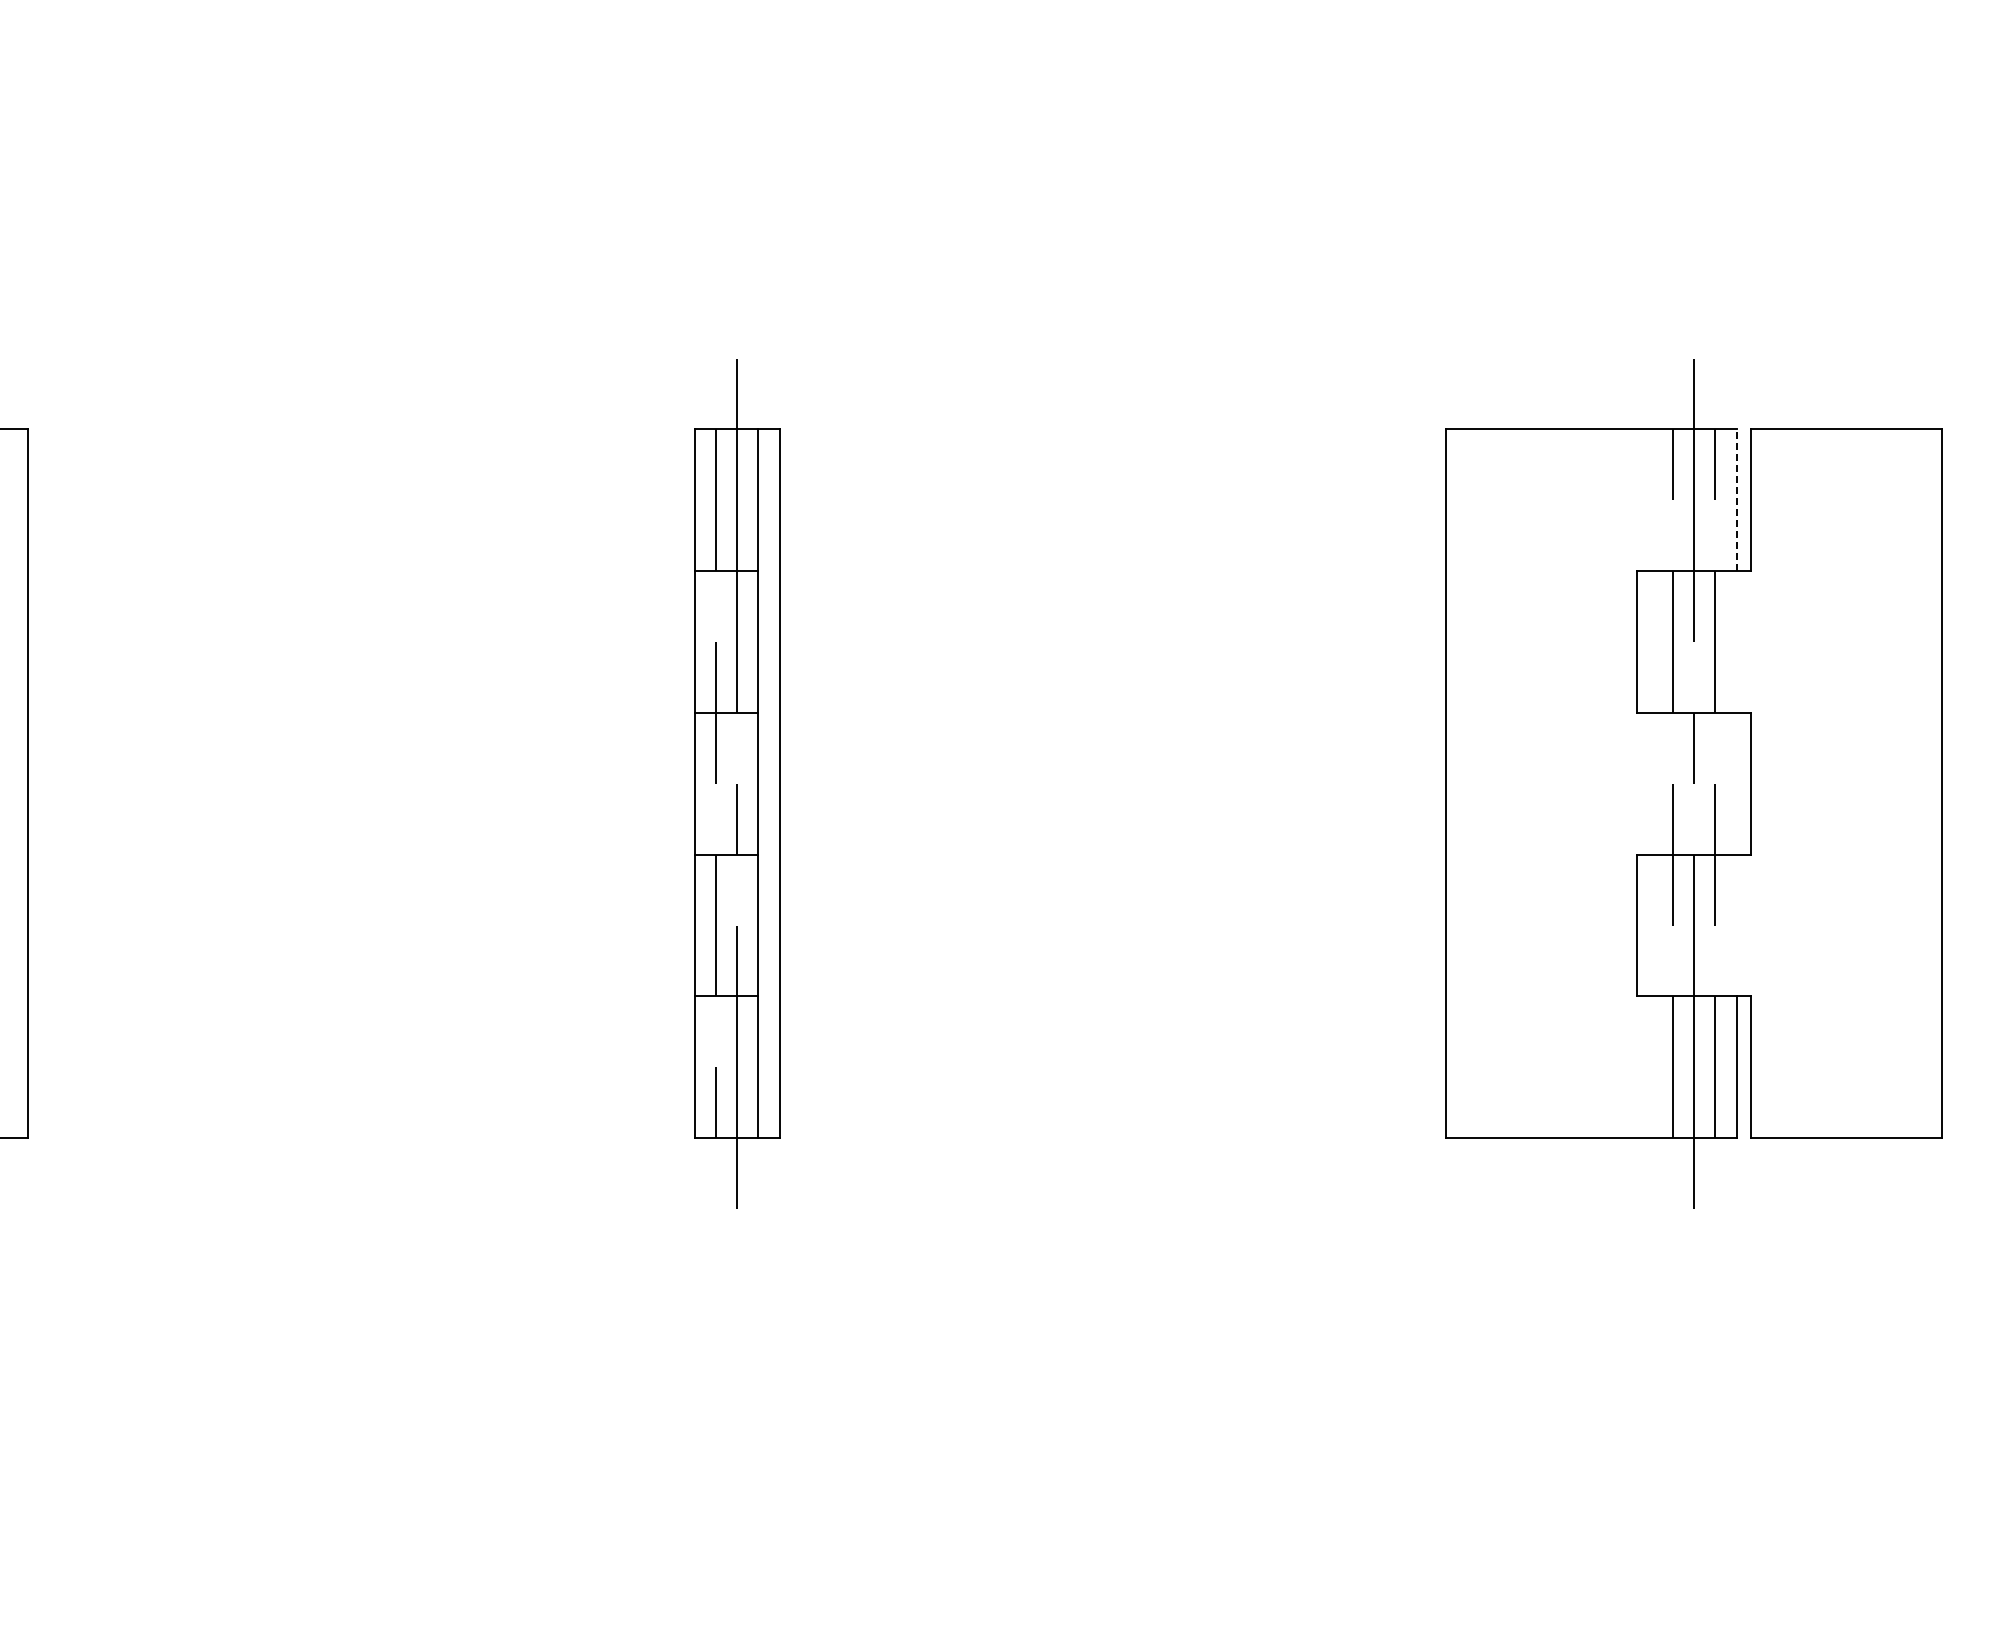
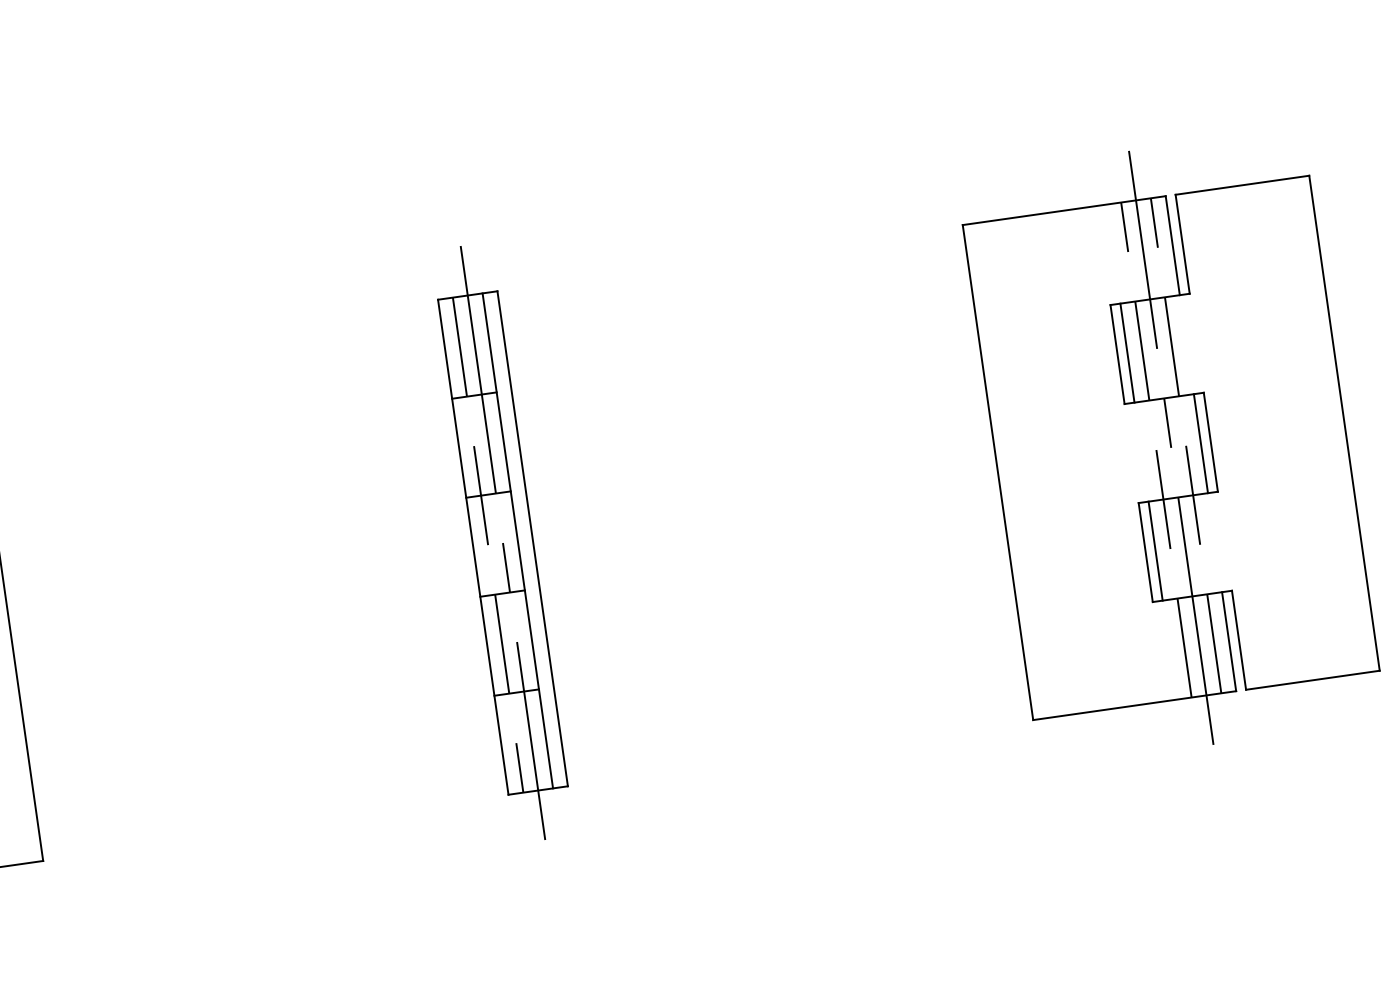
line: (1736, 500) -> (1172, 245), dashed -> solid
line: (1651, 641) -> (1127, 352), added
line: (1736, 783) -> (1200, 443), added
line: (1651, 925) -> (1155, 551), added

